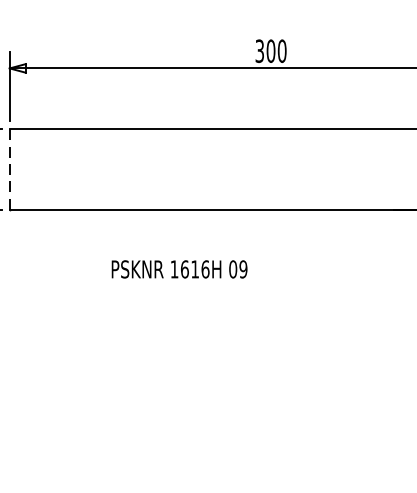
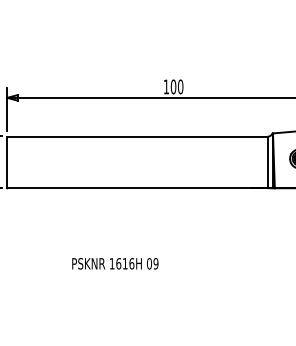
text: (259, 50) -> (166, 86), 300 -> 100
line: (10, 169) -> (7, 162), dashed -> solid
text: (179, 268) -> (115, 263), moved

